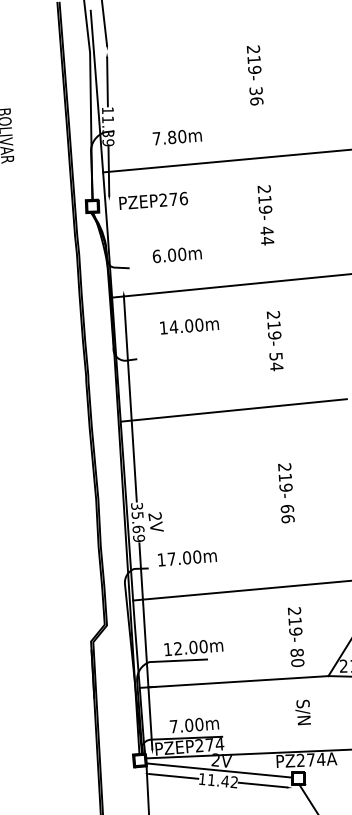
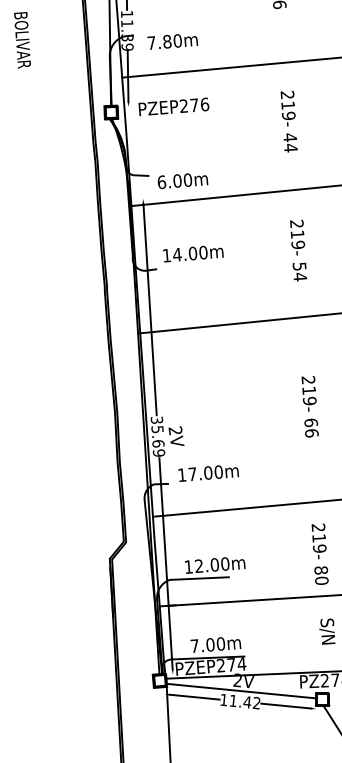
text: (177, 137) -> (172, 41), moved
text: (176, 255) -> (182, 181), moved
text: (189, 326) -> (193, 254), moved

